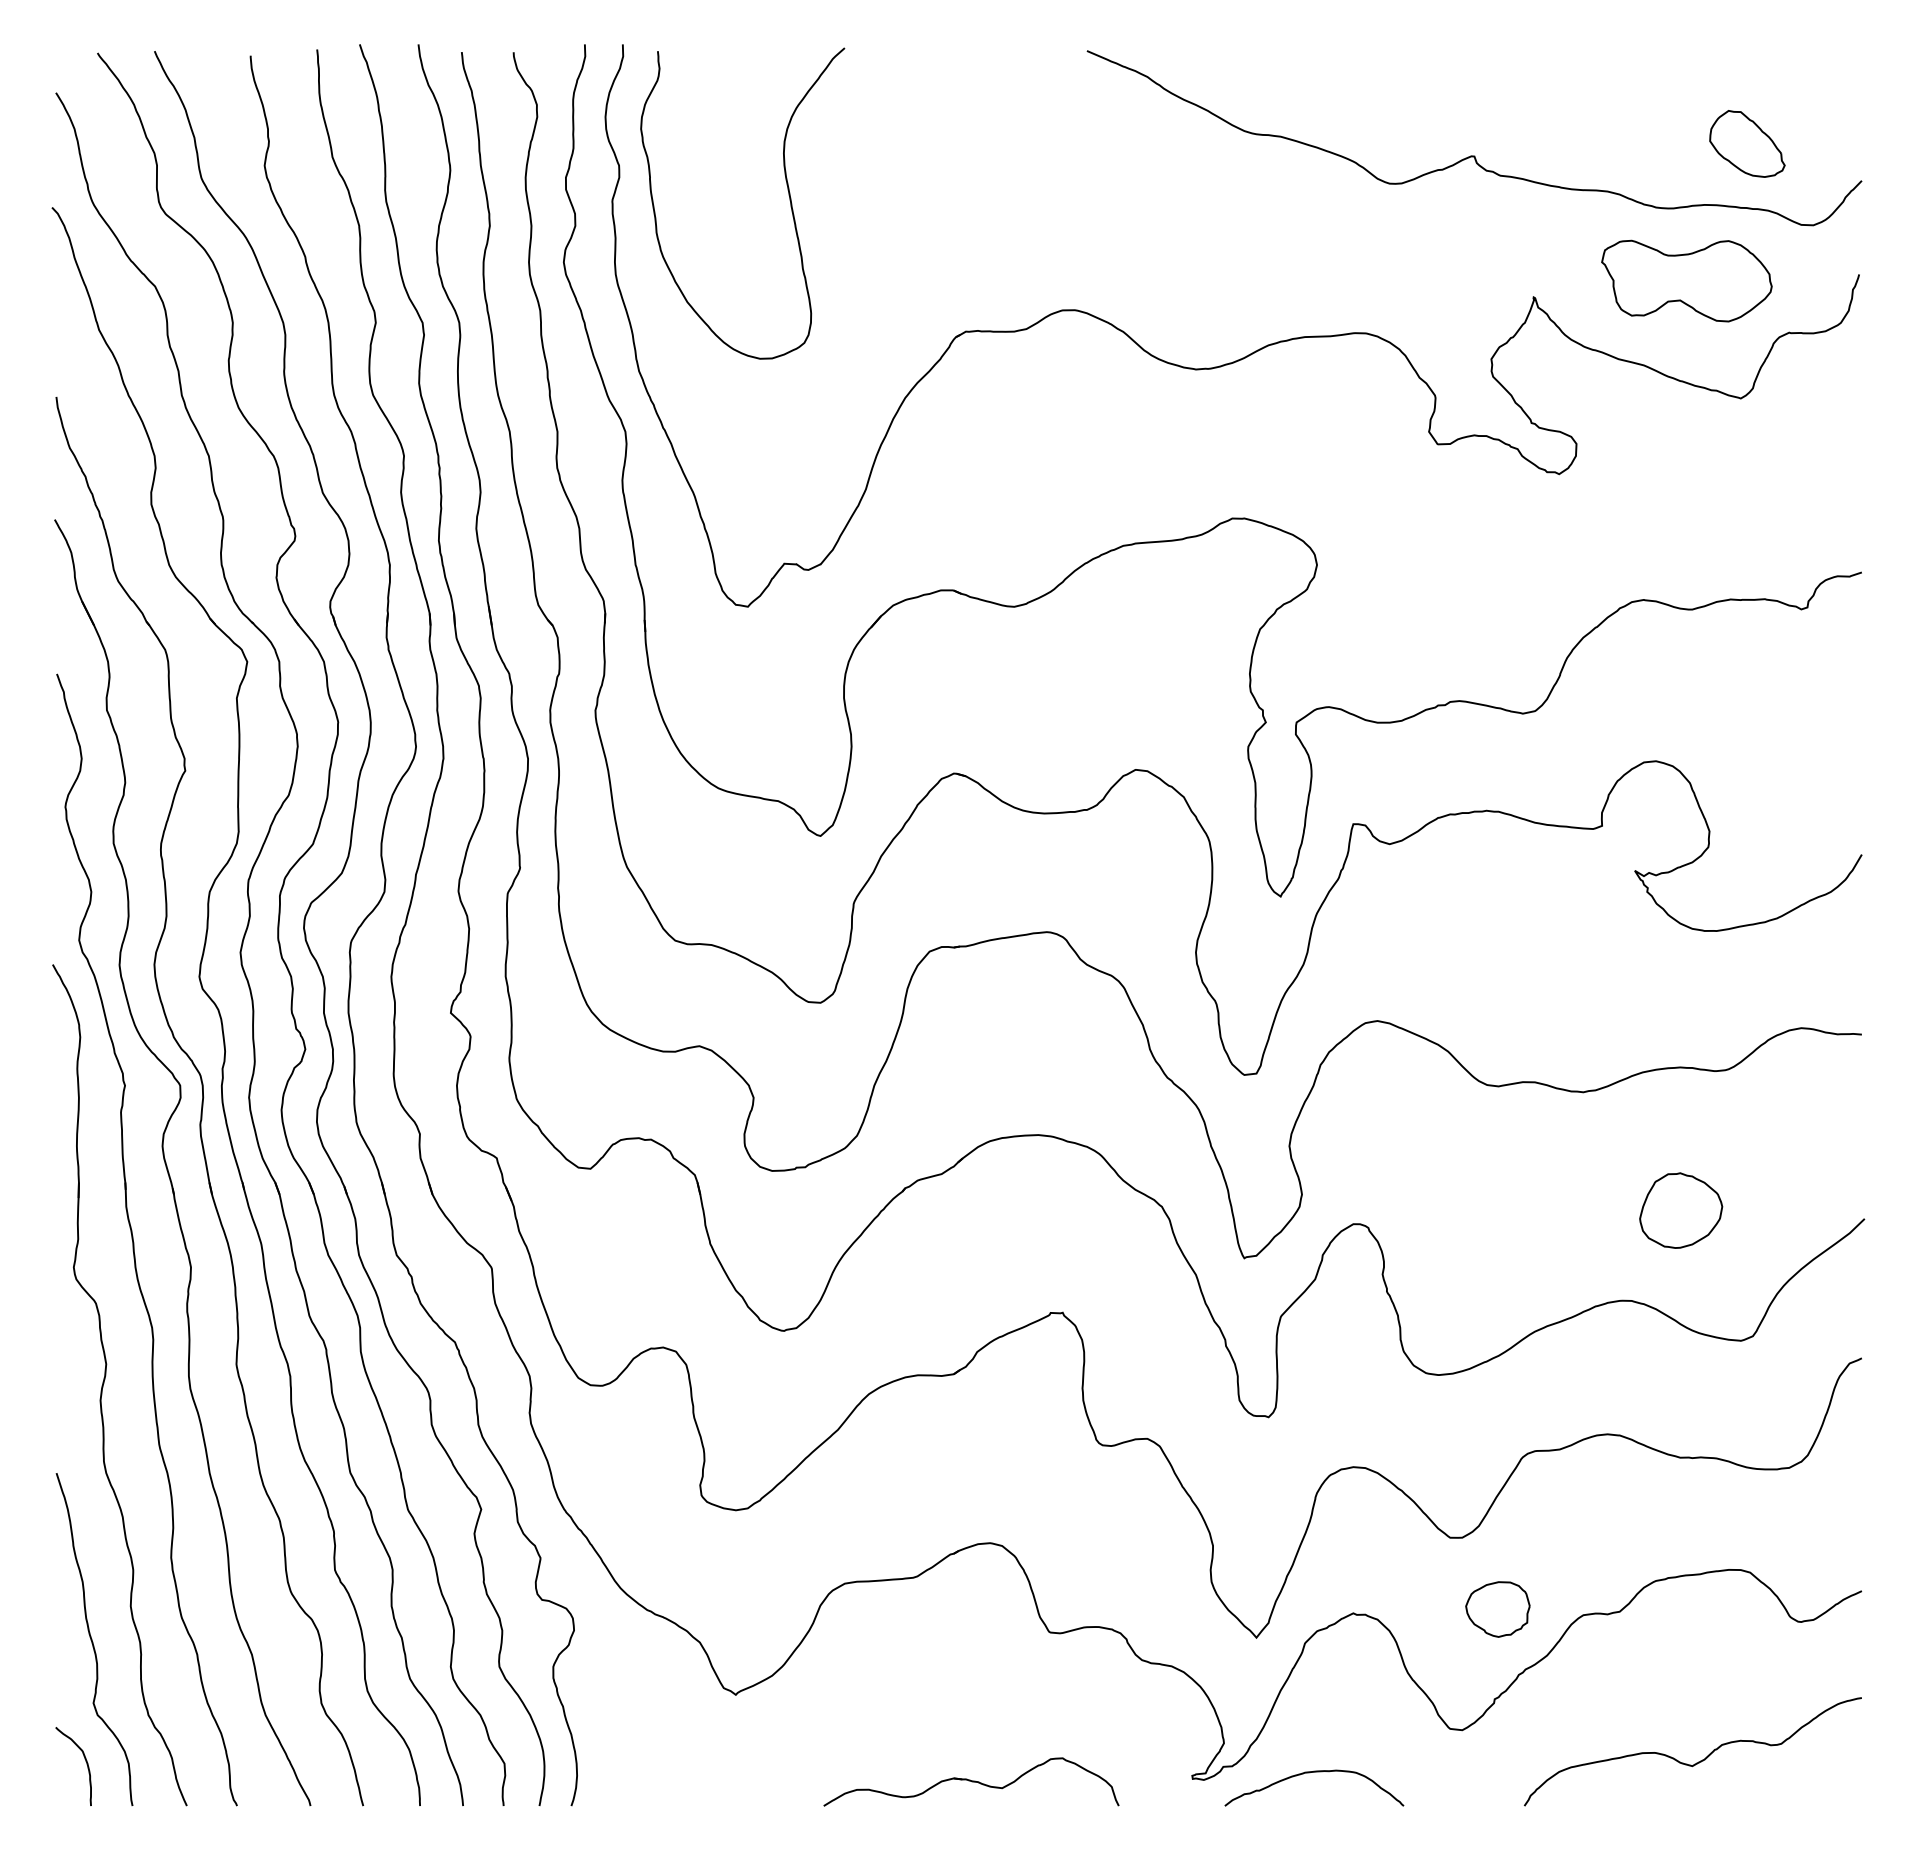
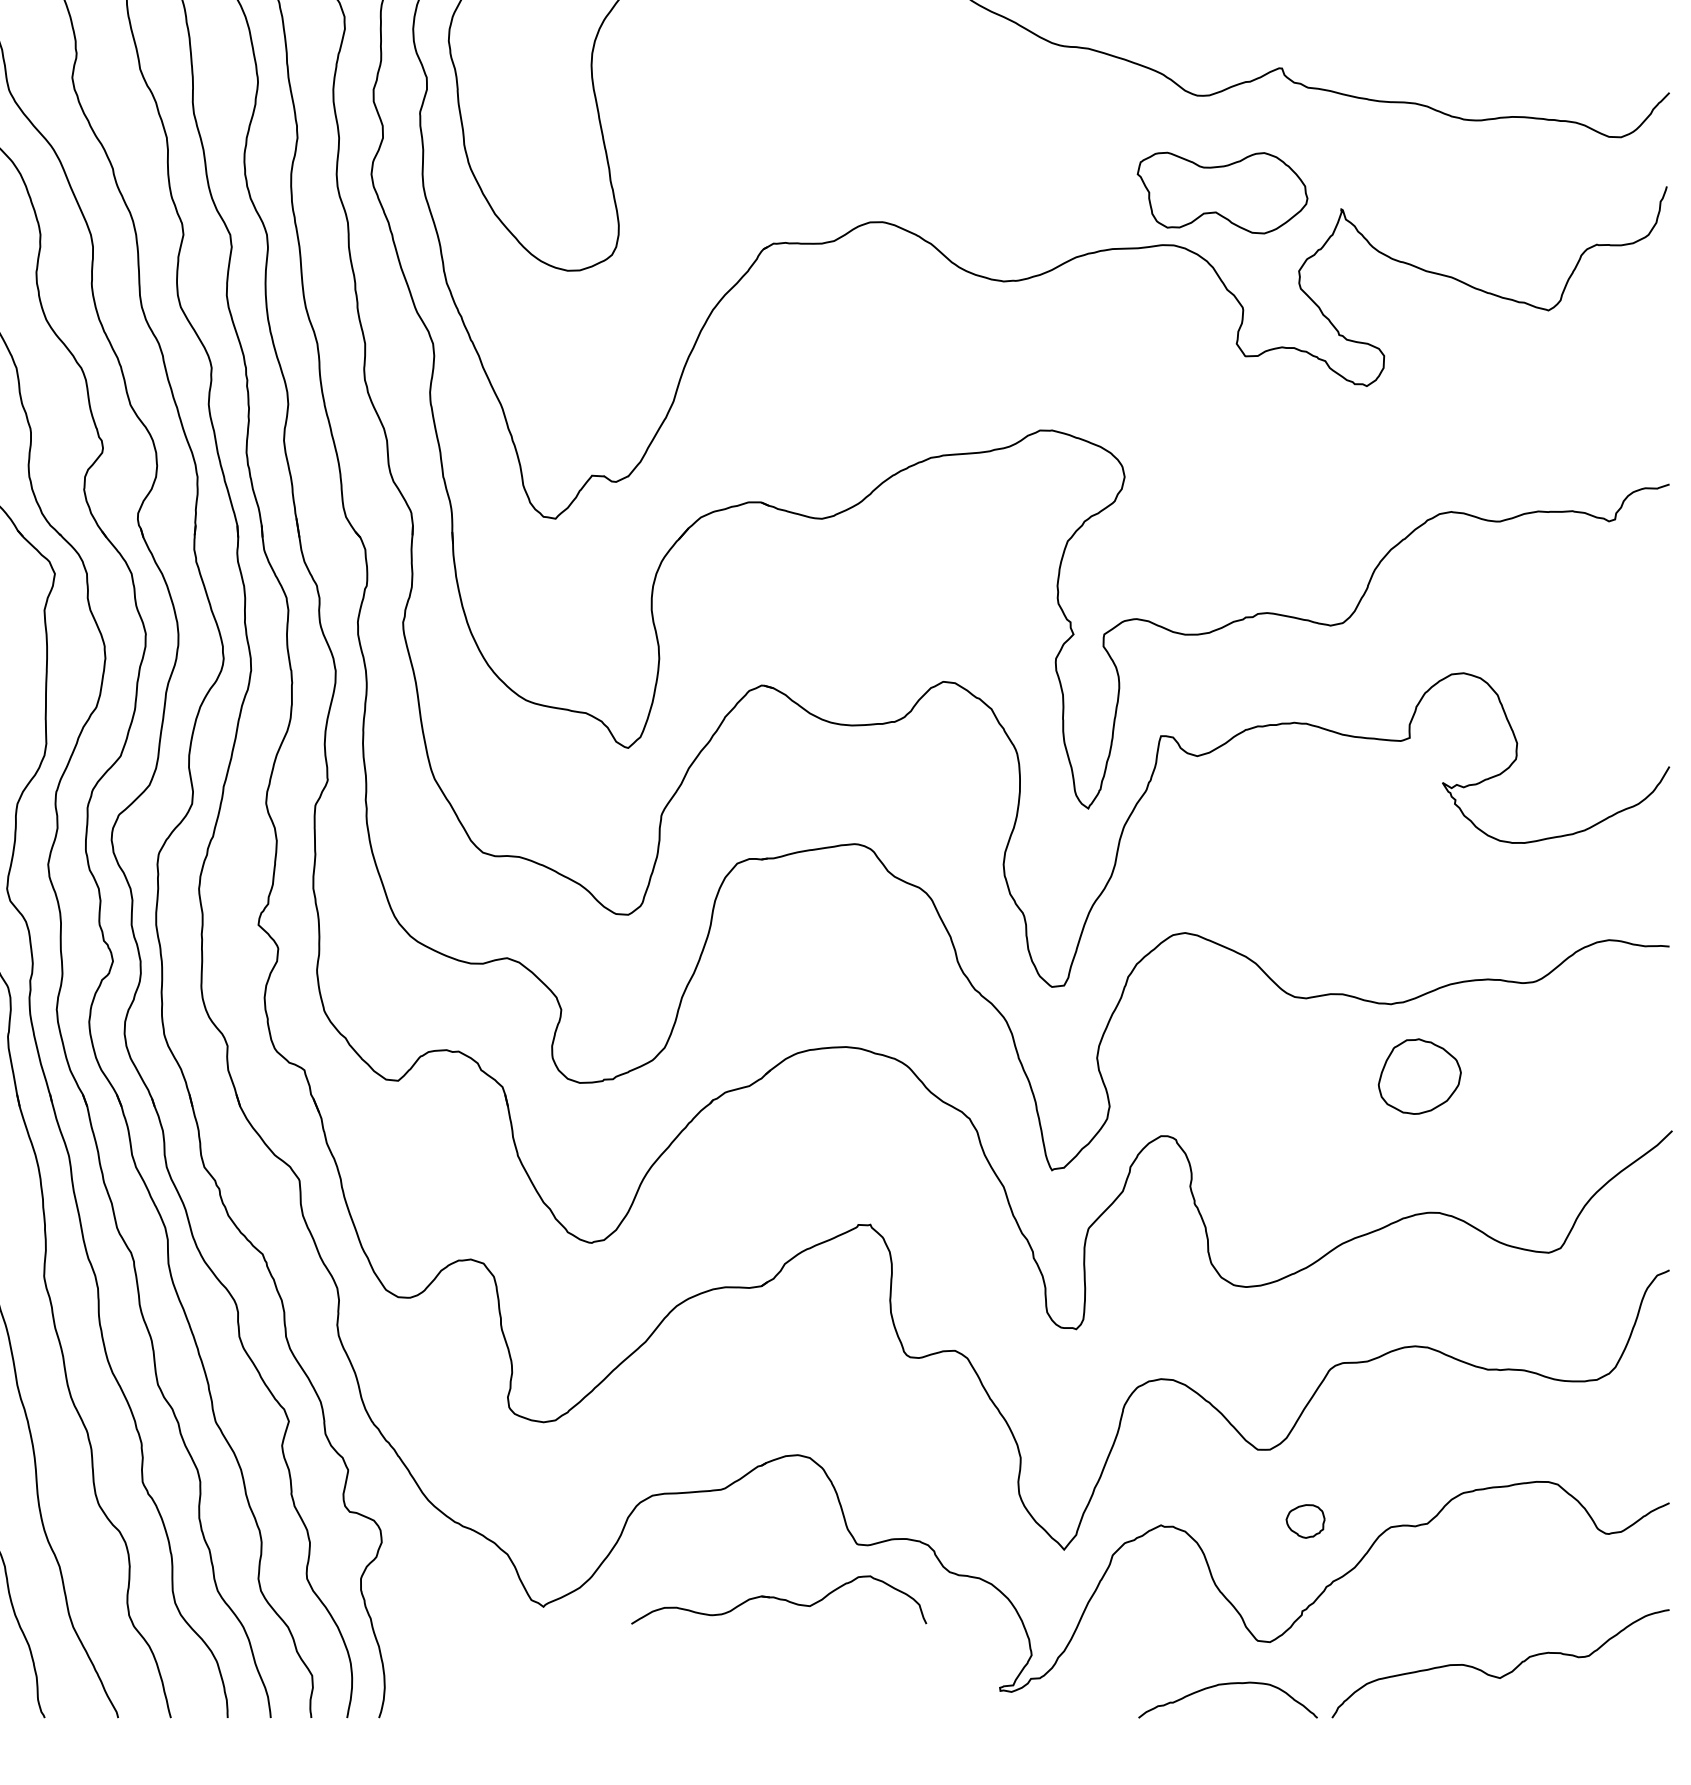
part: (1747, 143) -> (1555, 55), removed
part: (1686, 280) -> (1222, 192), moved
part: (1681, 1210) -> (1420, 1076), moved
part: (1497, 1609) -> (1305, 1521), size x0.6
curve: (1309, 1773) -> (1223, 1685), moved
part: (971, 1781) -> (779, 1599), moved

